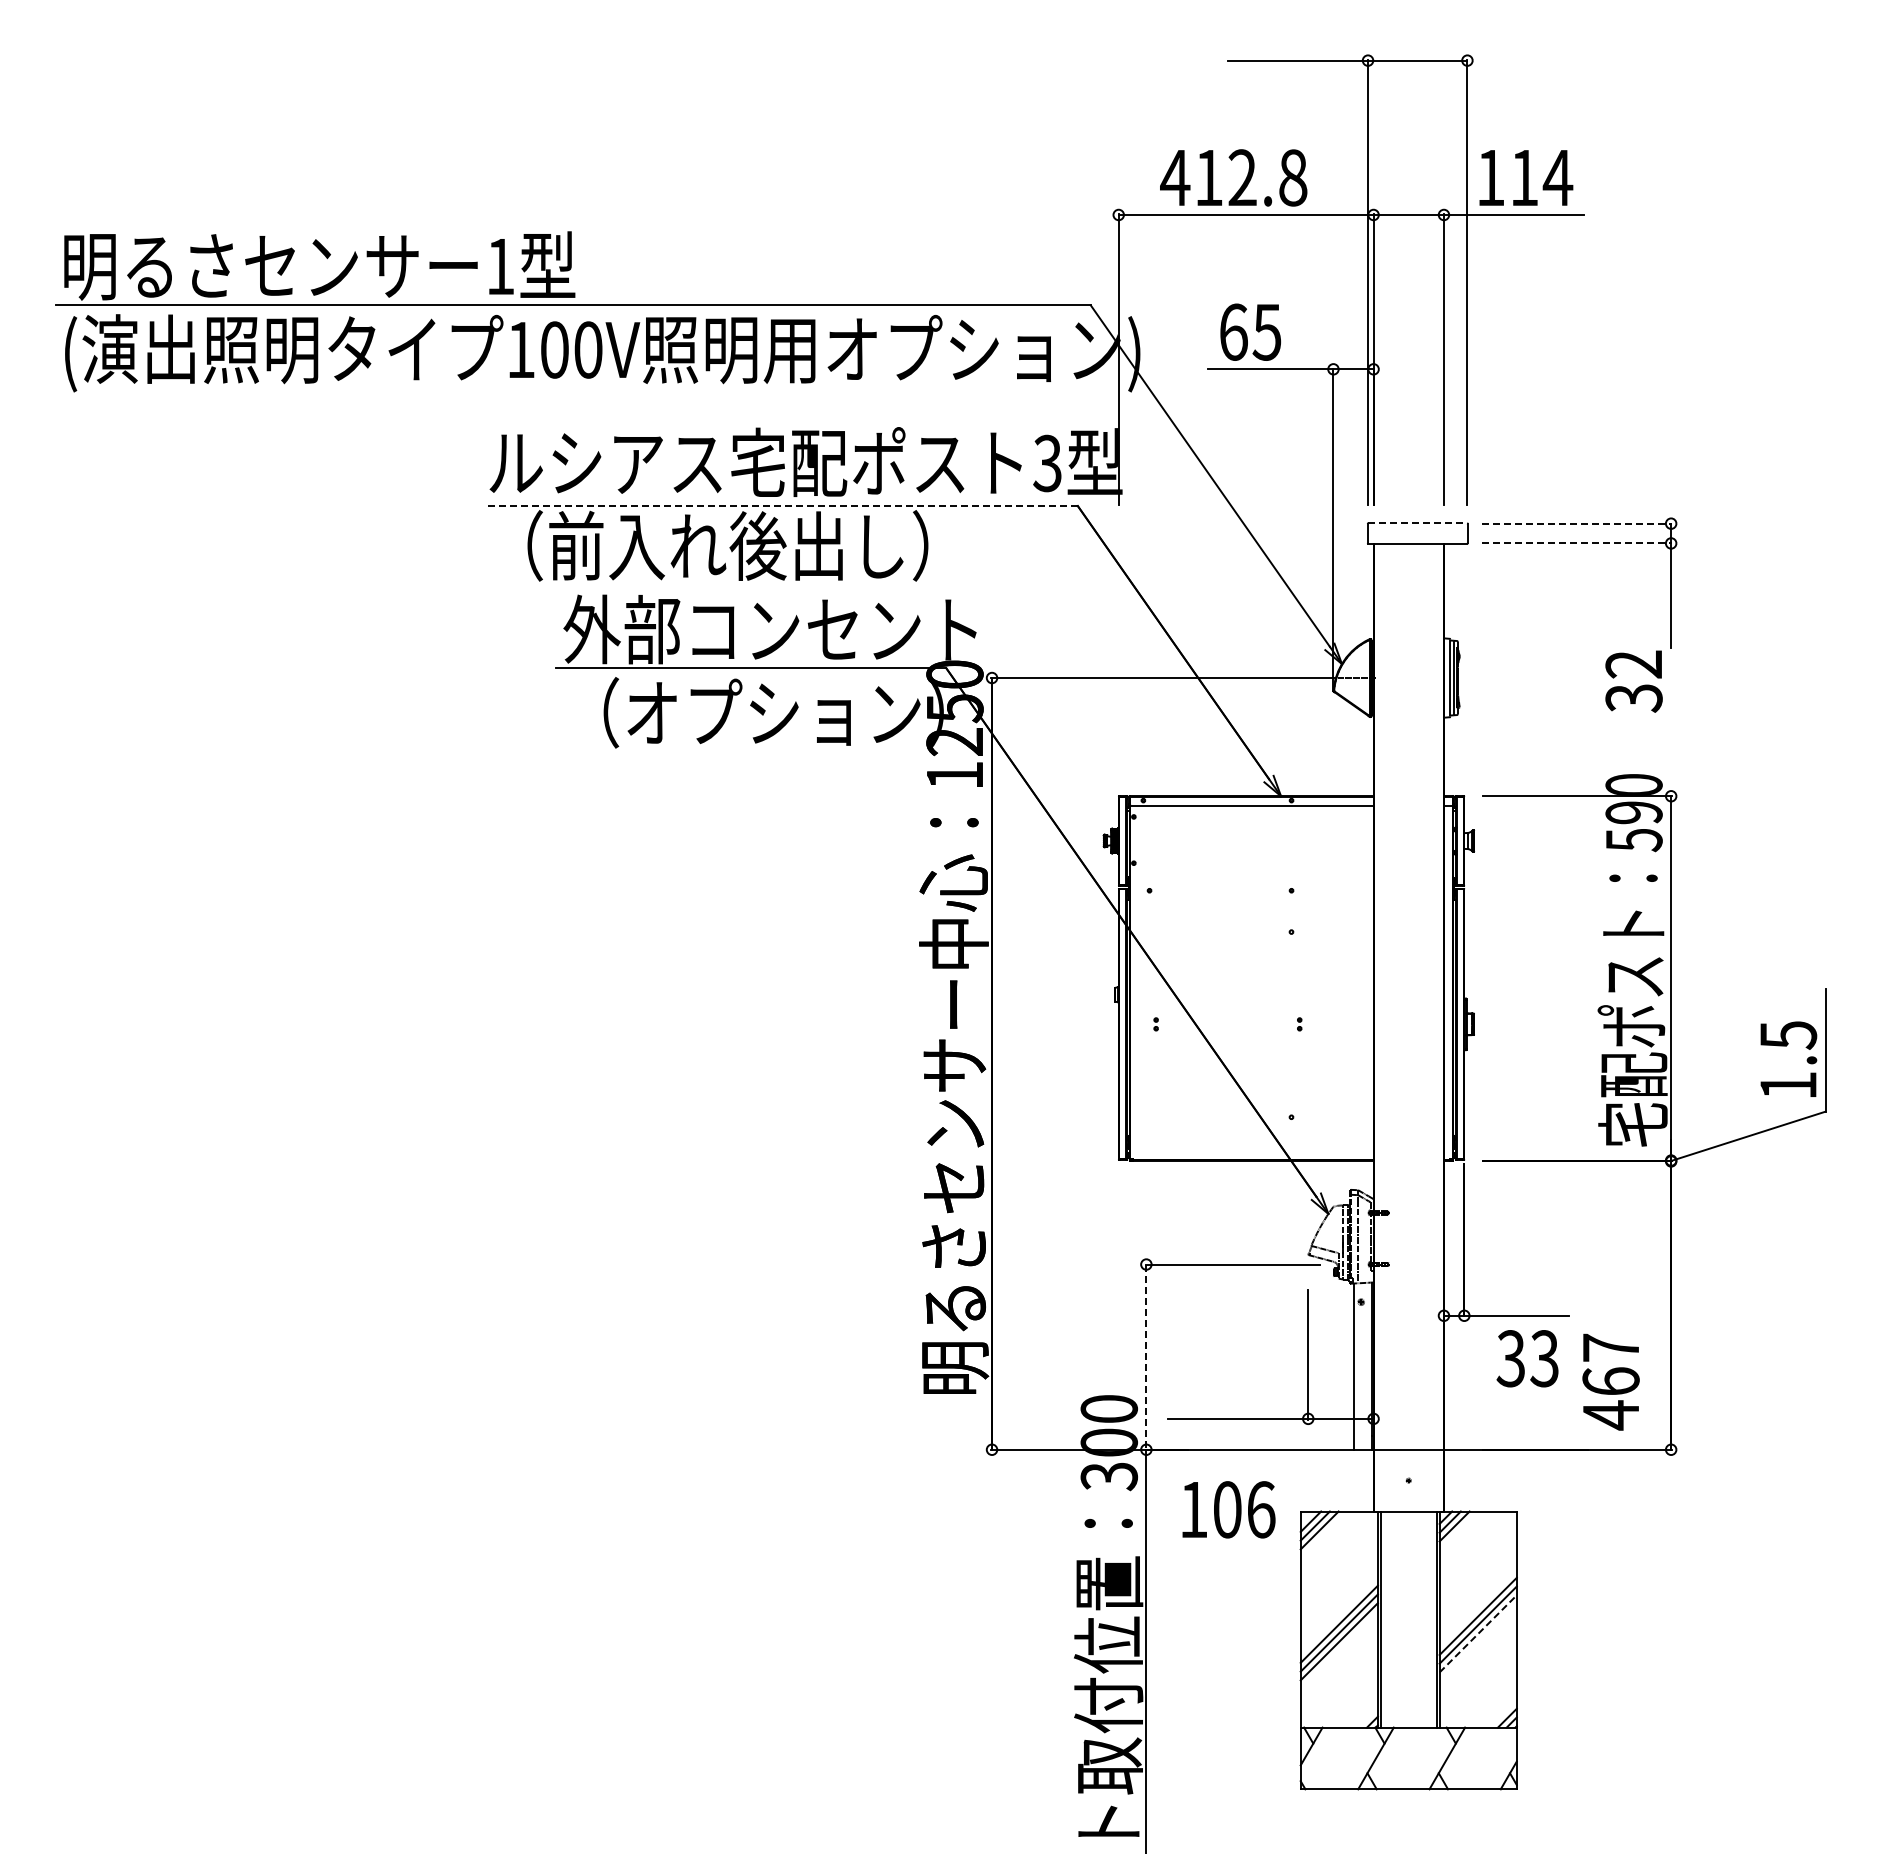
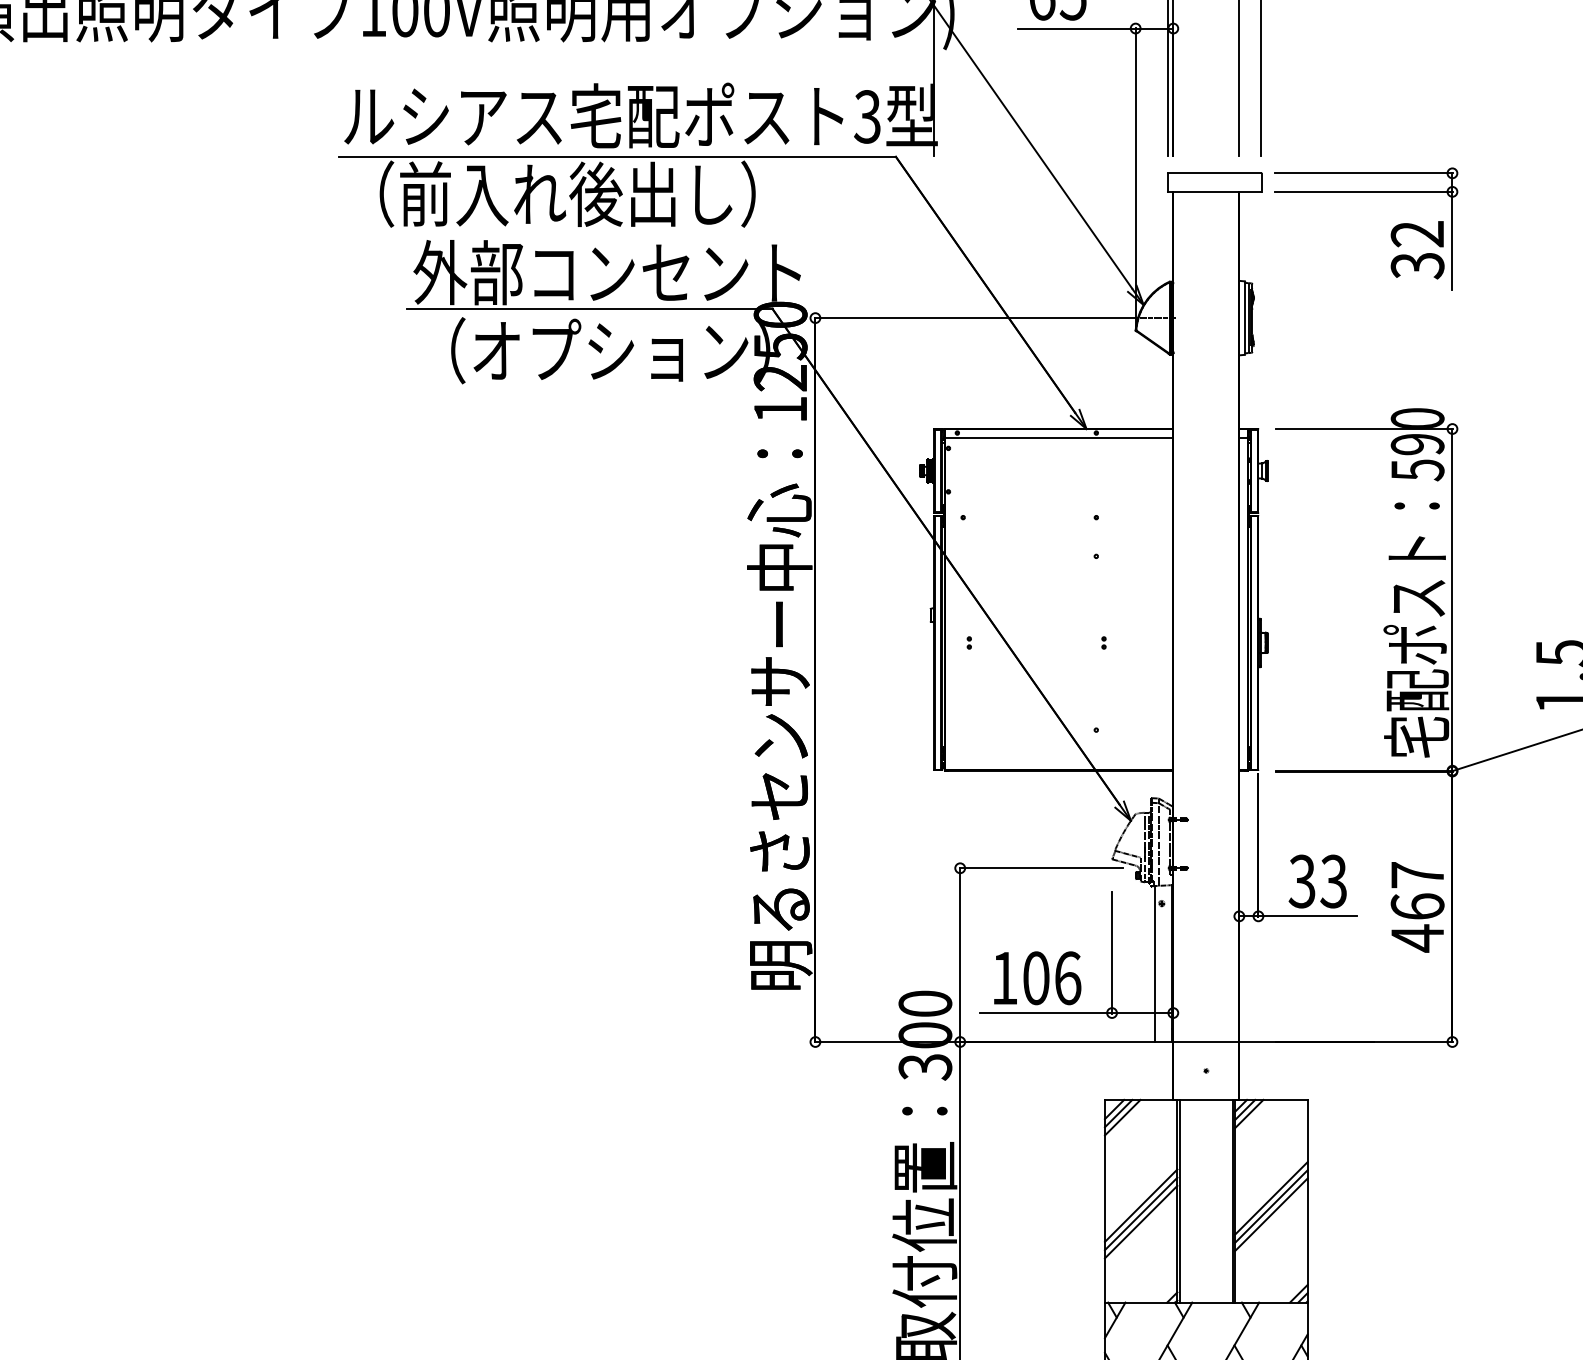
line: (781, 506) -> (617, 157), dashed -> solid
line: (1418, 523) -> (1215, 173), dashed -> solid
line: (1576, 523) -> (1363, 173), dashed -> solid
line: (1576, 543) -> (1363, 191), dashed -> solid
text: (1633, 681) -> (1417, 250), moved
line: (1146, 1357) -> (960, 955), dashed -> solid
text: (1527, 1358) -> (1317, 881), moved
text: (1610, 1381) -> (1417, 906), moved
text: (1228, 1509) -> (1037, 977), moved
line: (1478, 1633) -> (1271, 1214), dashed -> solid

